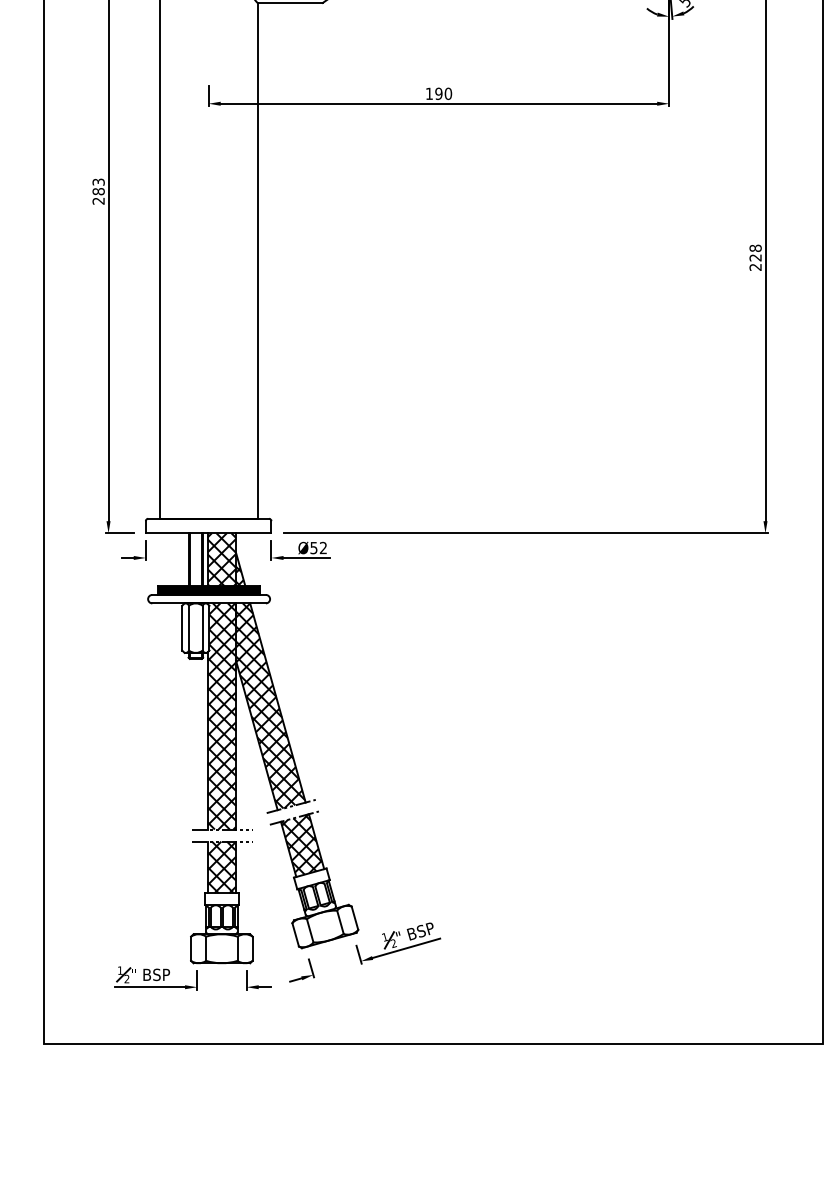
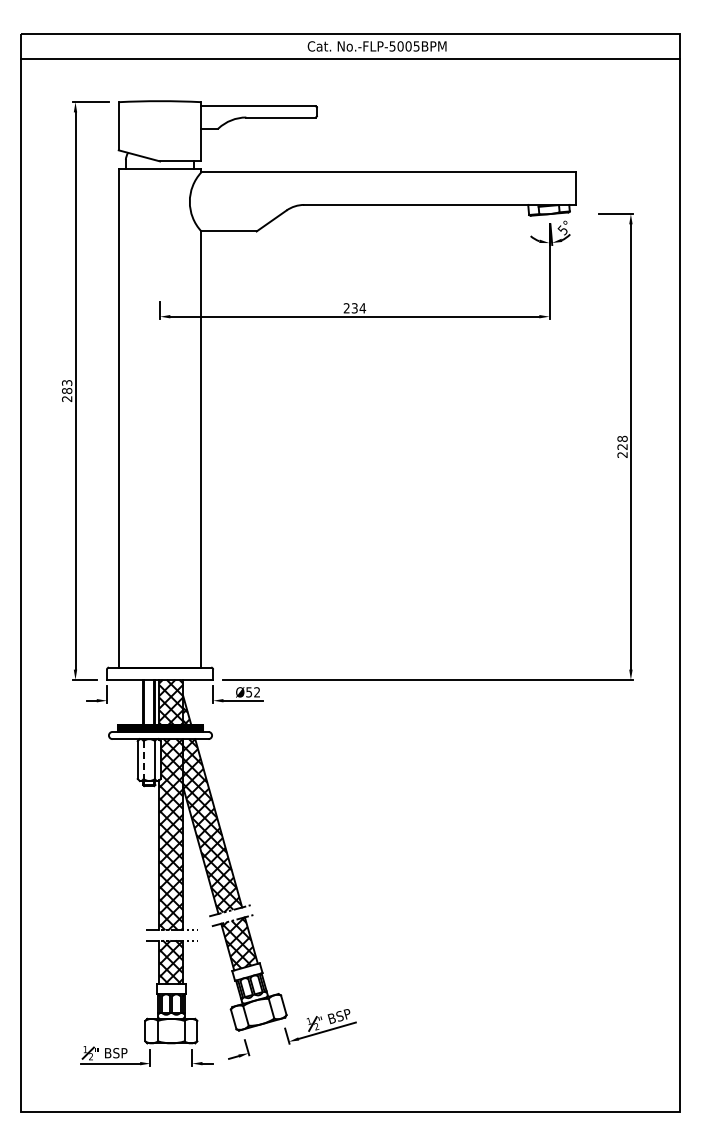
text: (438, 94) -> (354, 308), 190 -> 234
line: (188, 628) -> (143, 760), solid -> dashed

